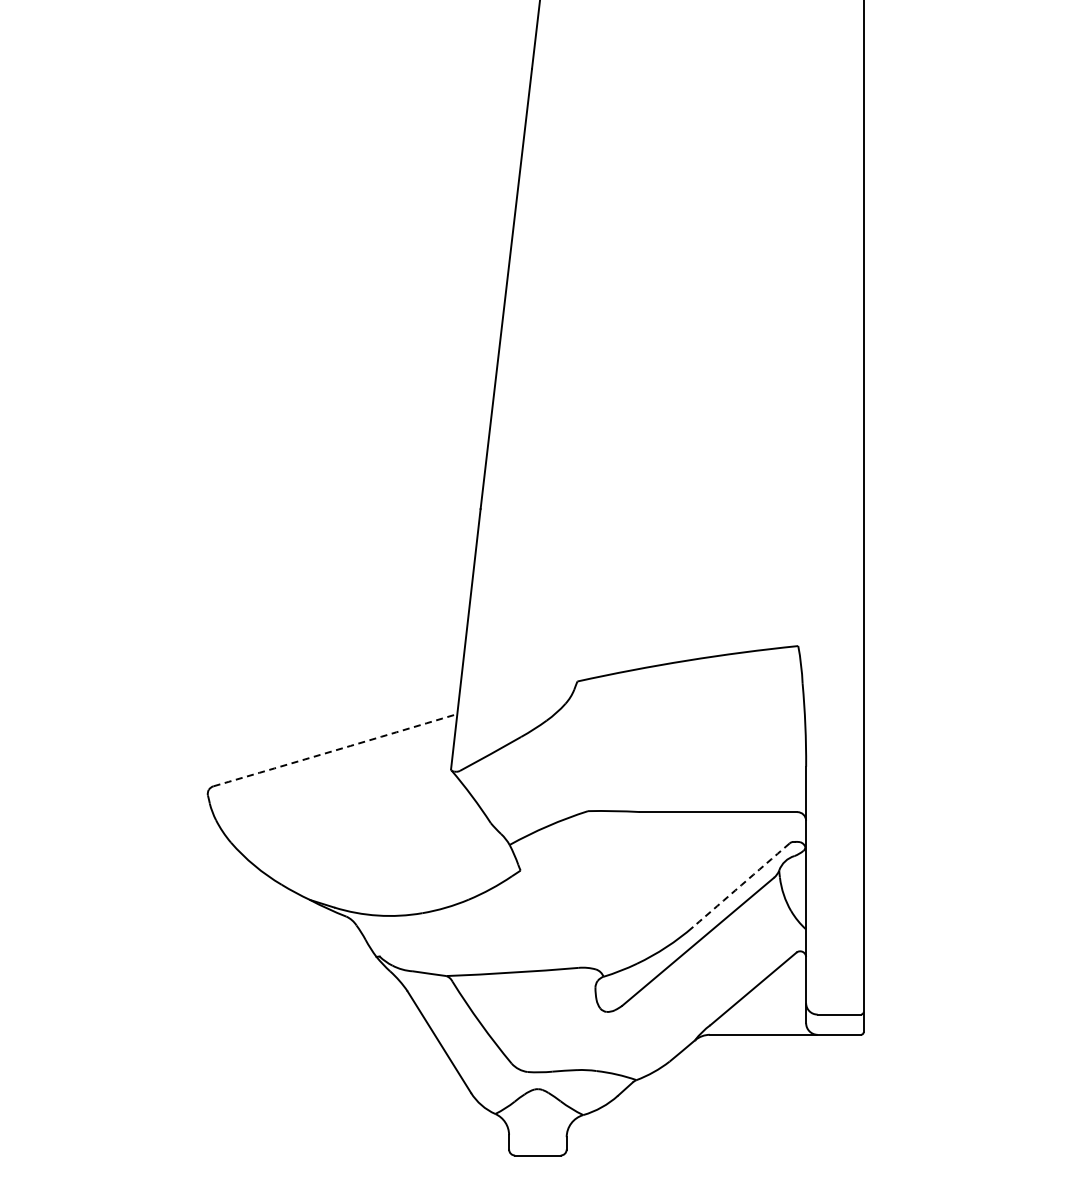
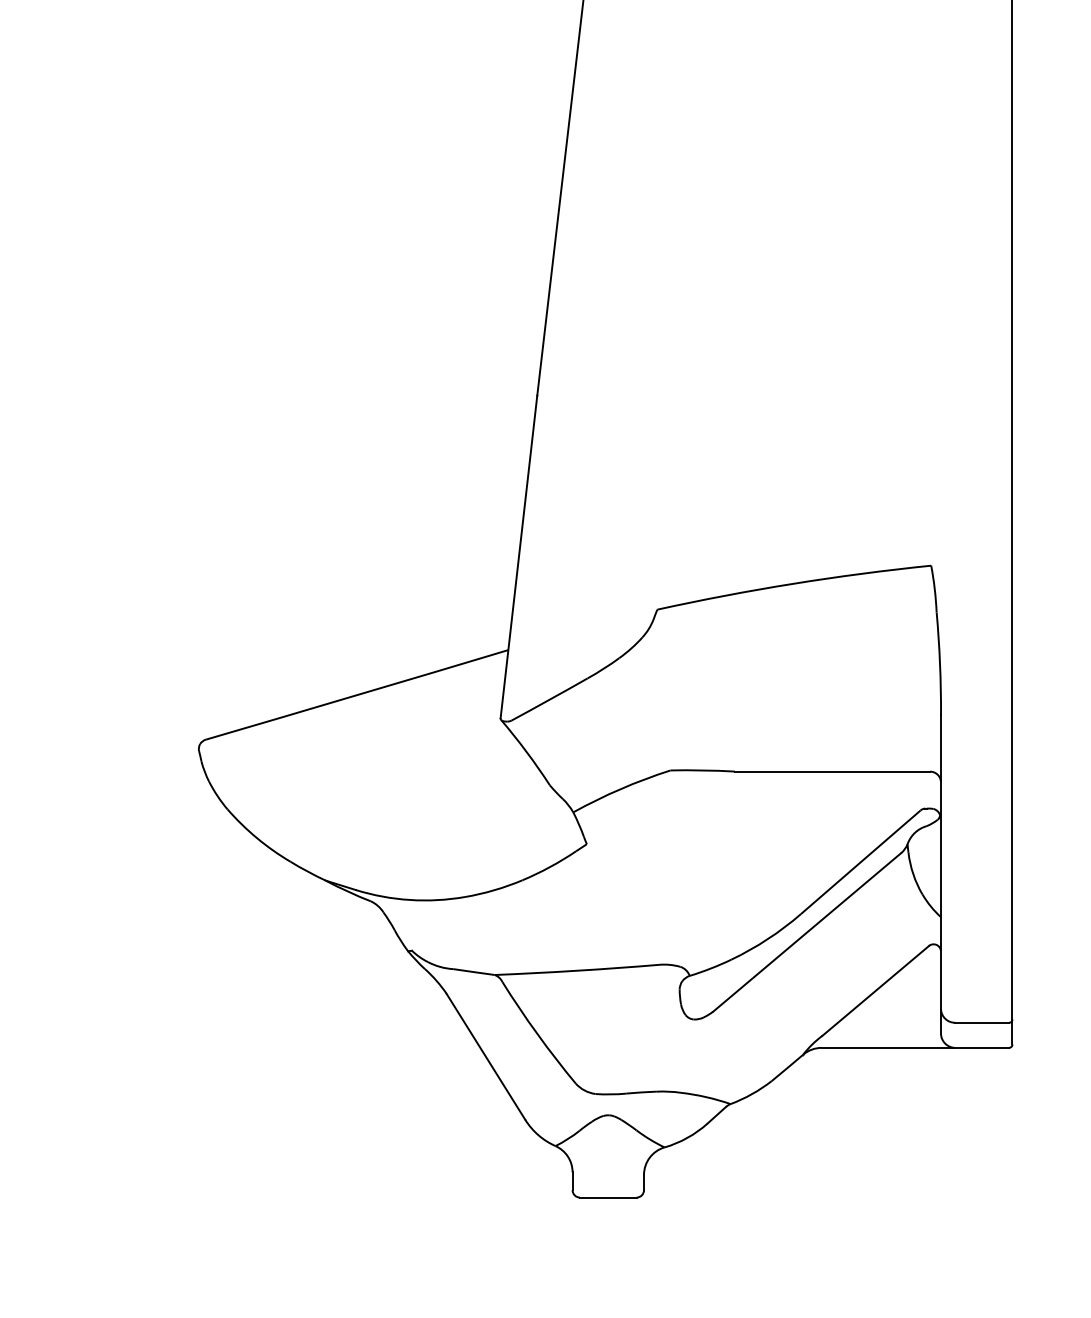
arc: (335, 750) -> (357, 695), dashed -> solid
arc: (741, 885) -> (860, 862), dashed -> solid

